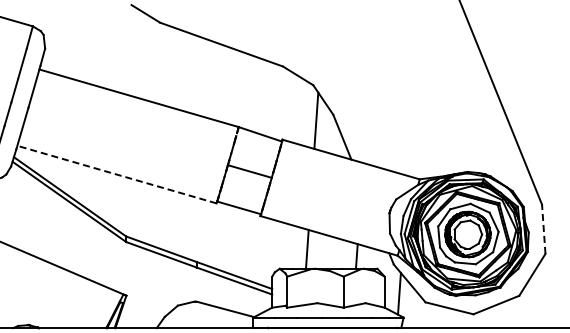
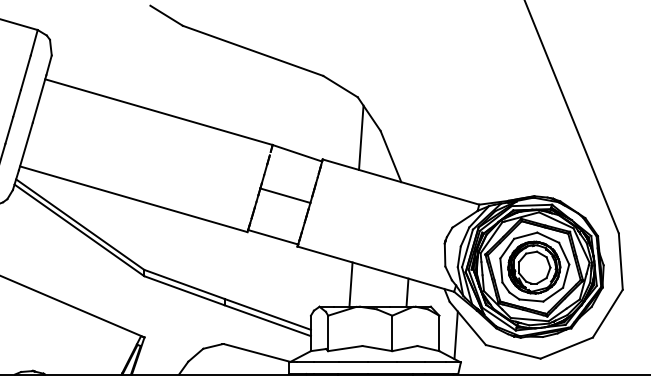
line: (117, 174) -> (134, 199), dashed -> solid
line: (543, 229) -> (620, 261), dashed -> solid

